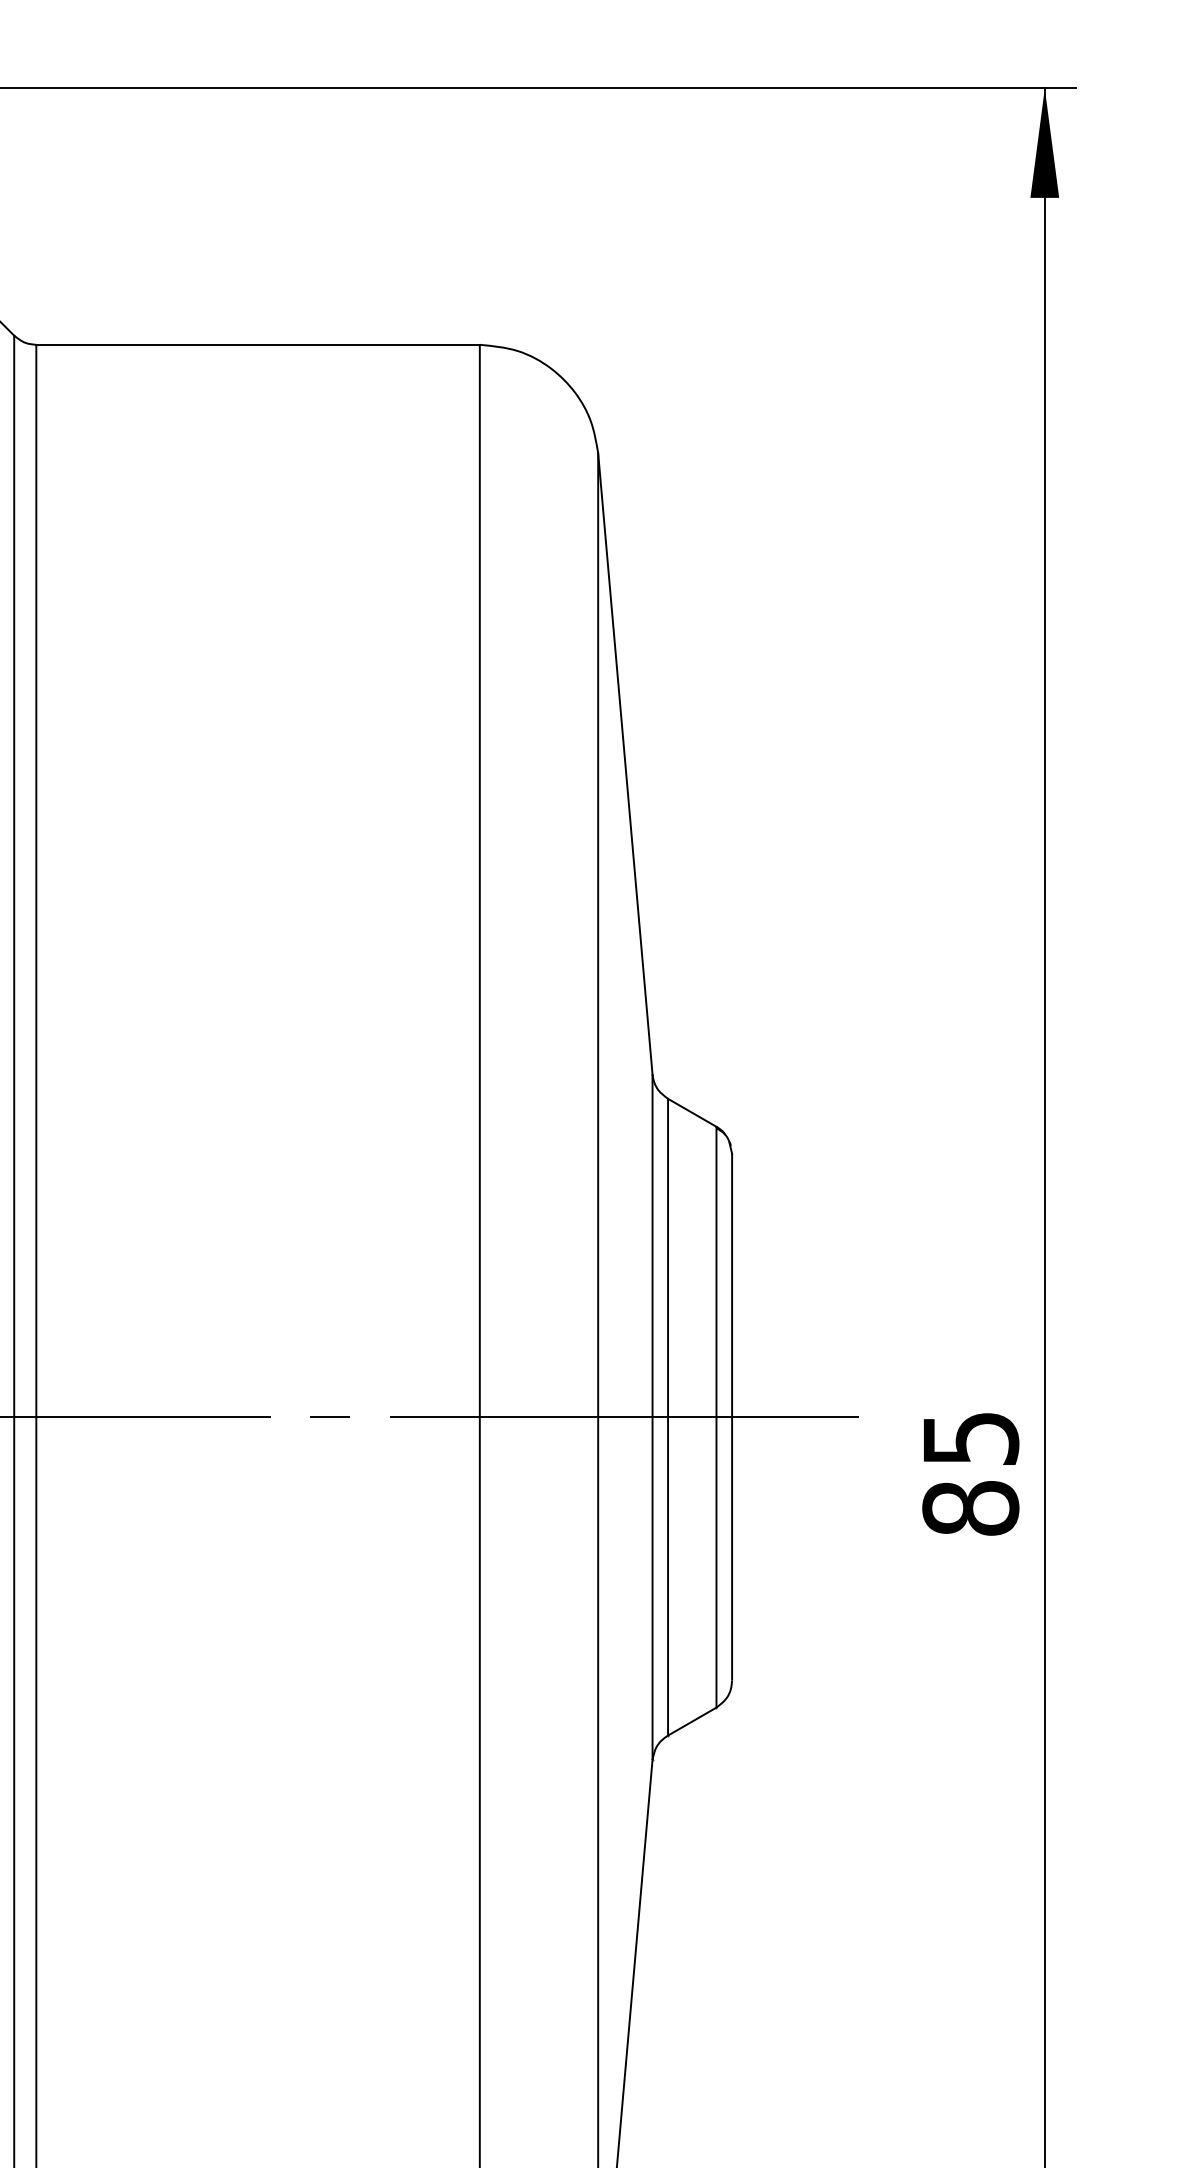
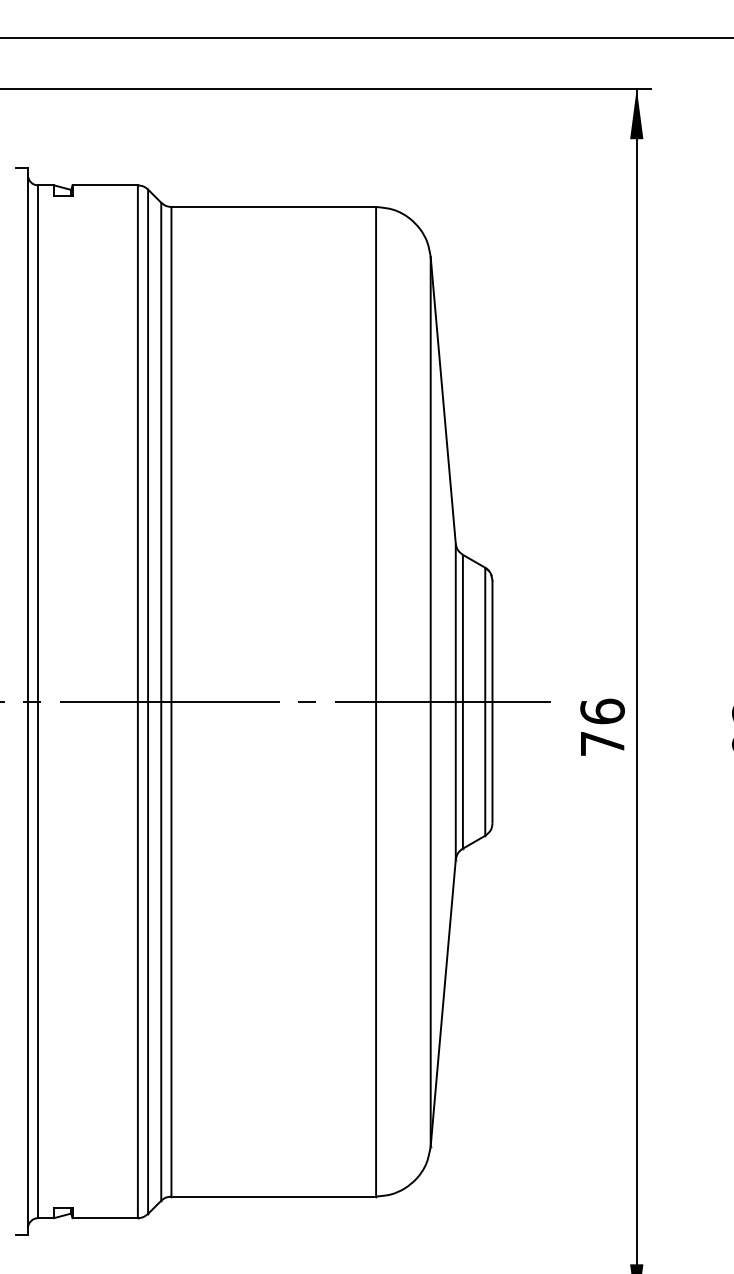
text: (970, 1472) -> (602, 727), 85 -> 76

